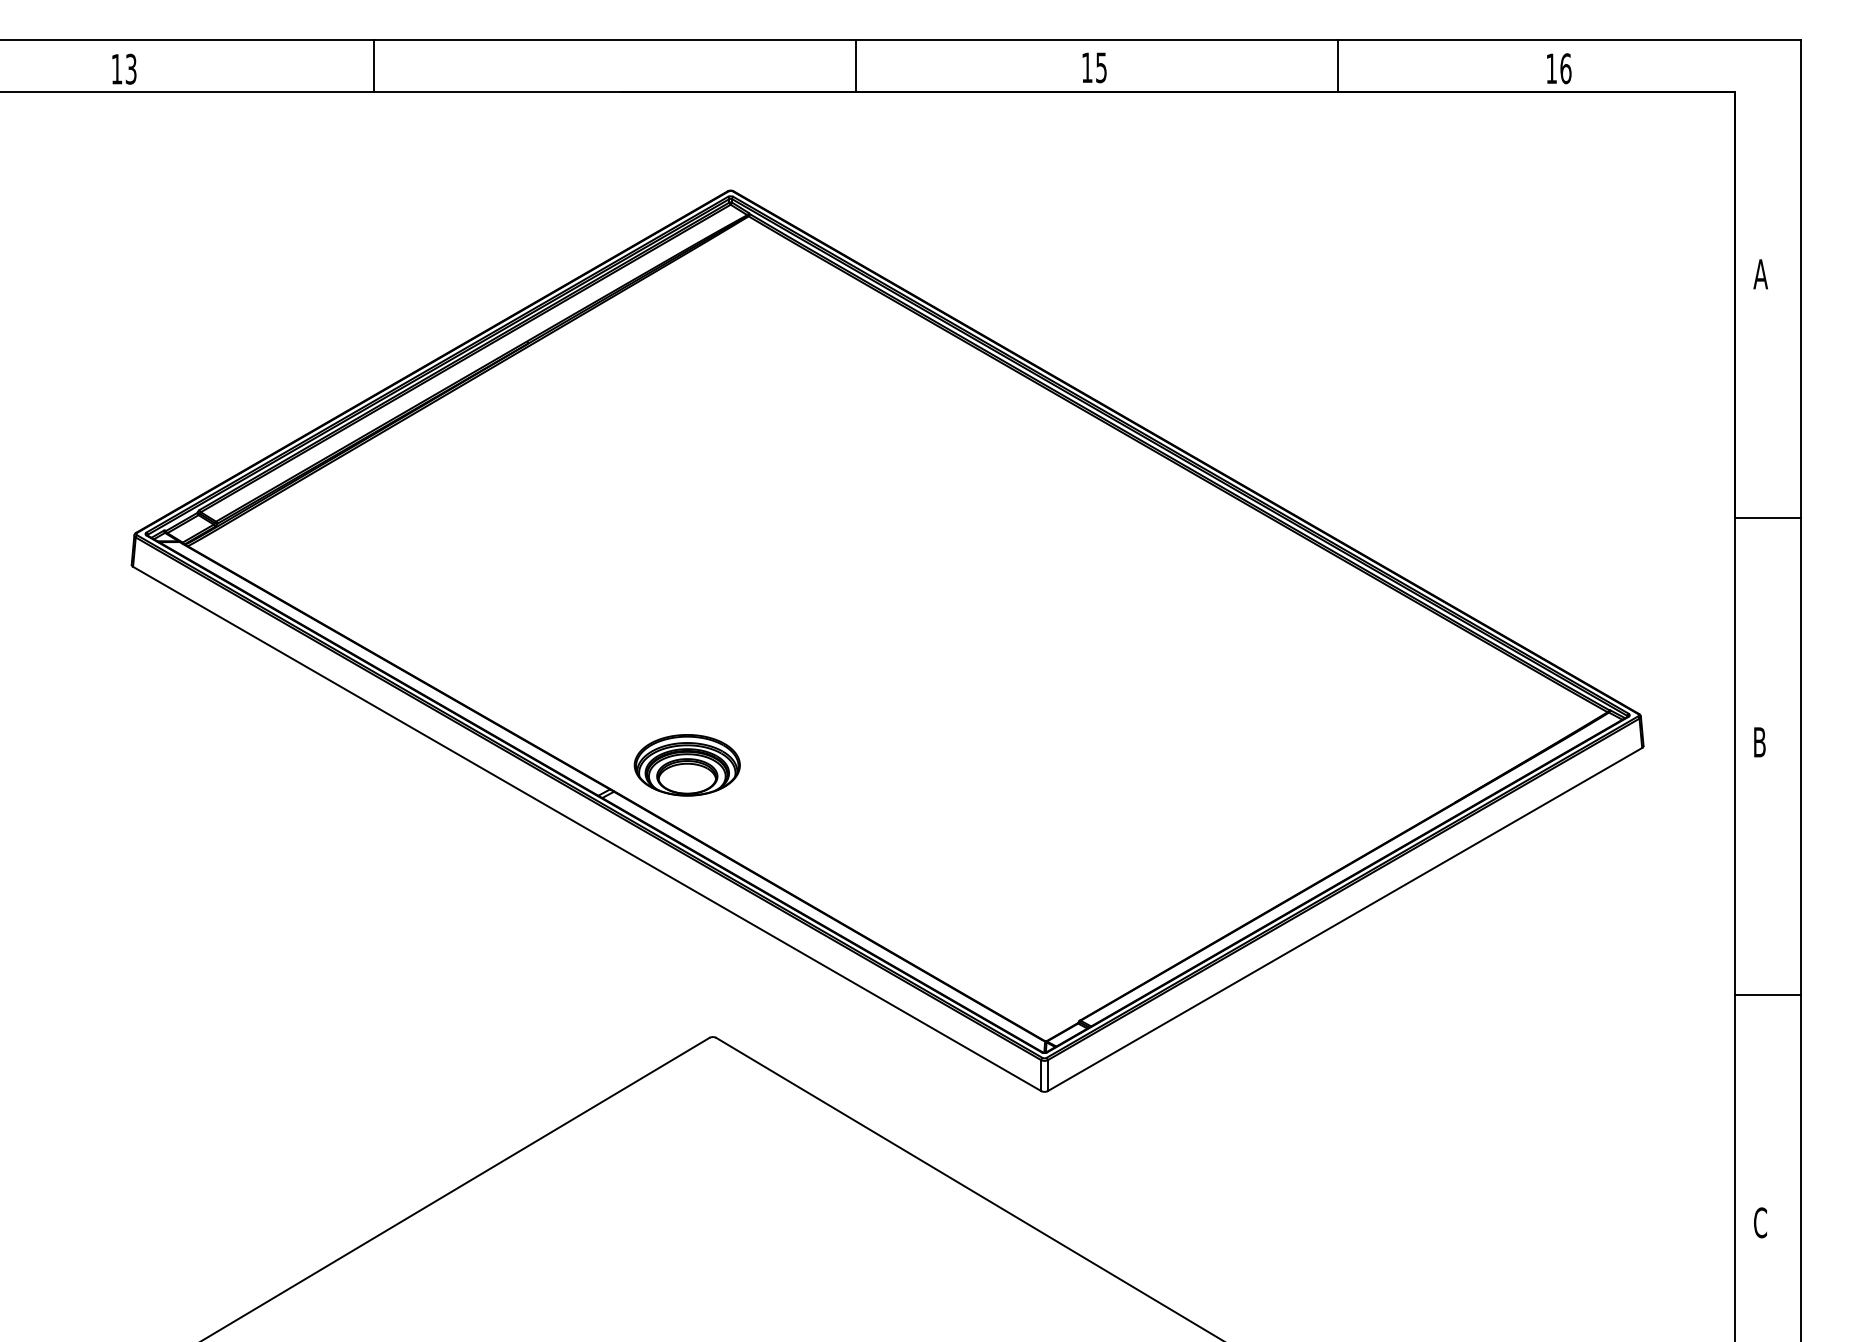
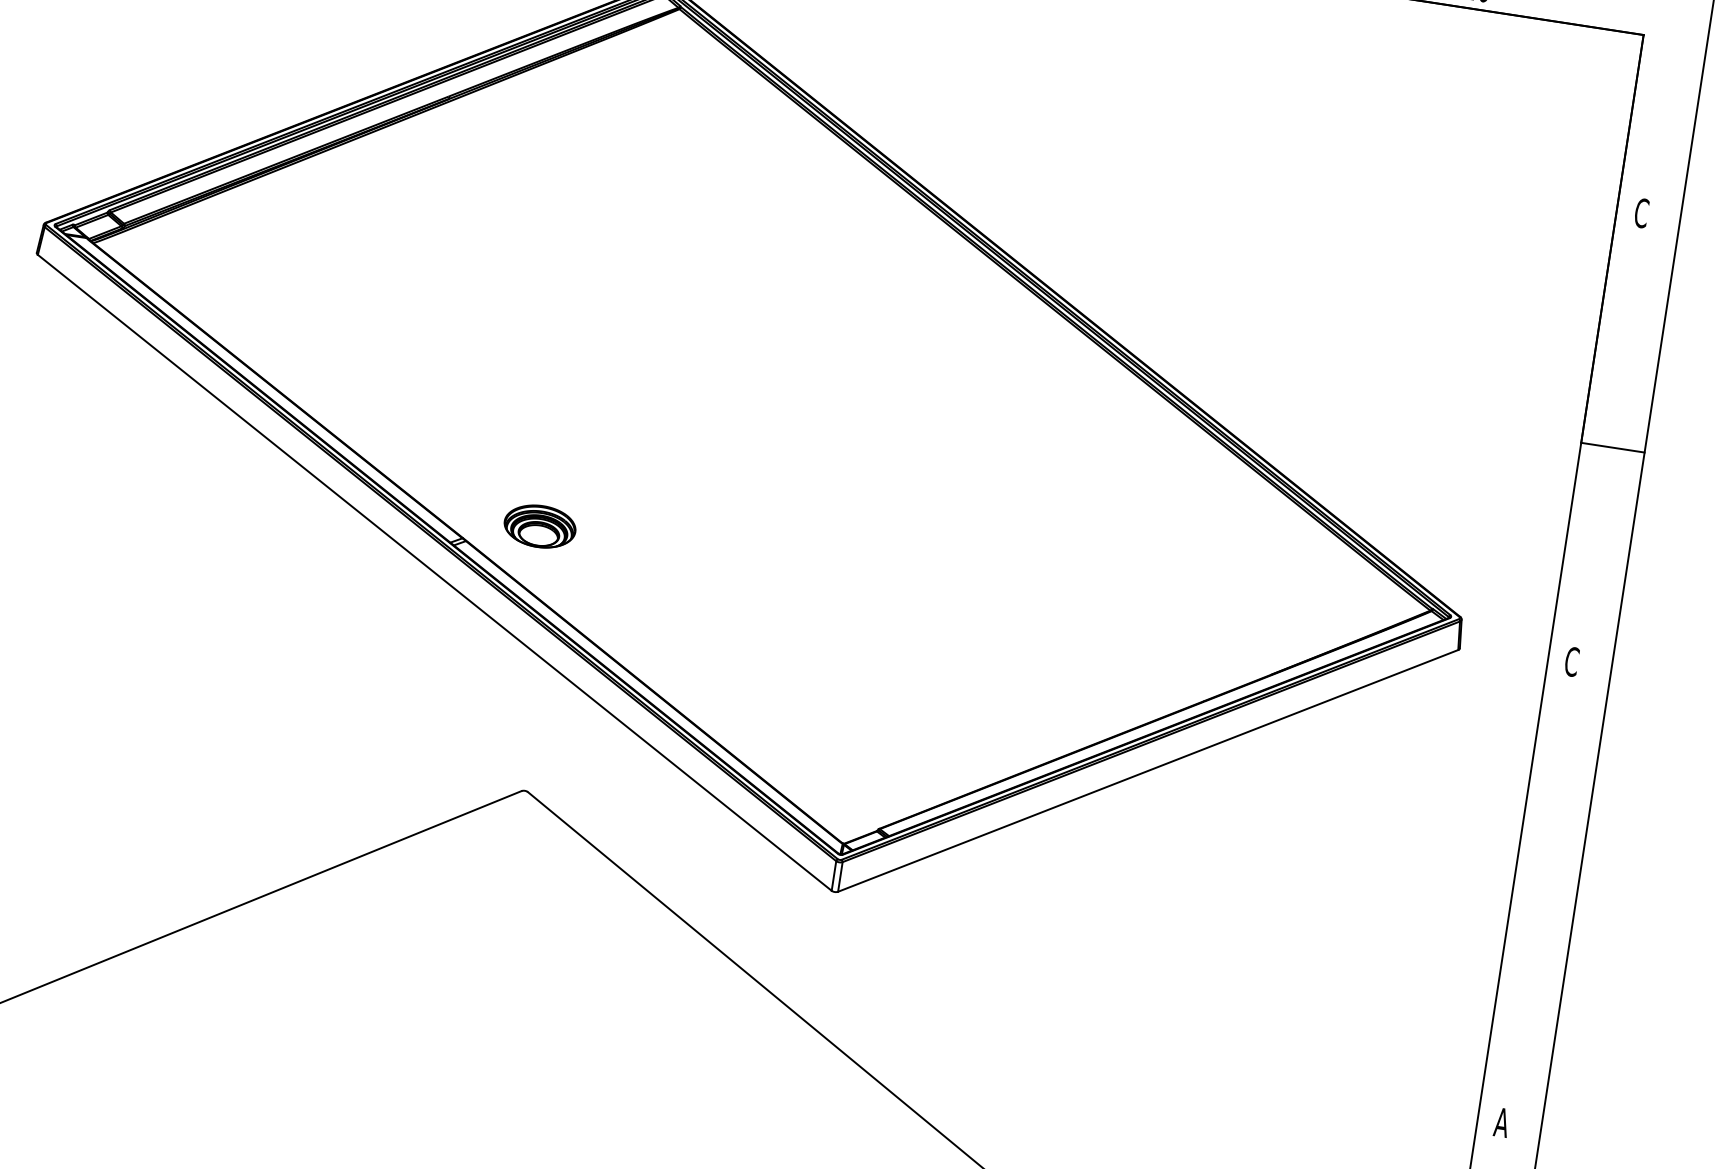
text: (1760, 273) -> (1641, 212), A -> C
text: (1759, 741) -> (1571, 660), B -> C
part: (686, 765) -> (539, 526), size x0.7
line: (1768, 994) -> (1543, 904), removed
text: (1760, 1222) -> (1502, 1122), C -> A

